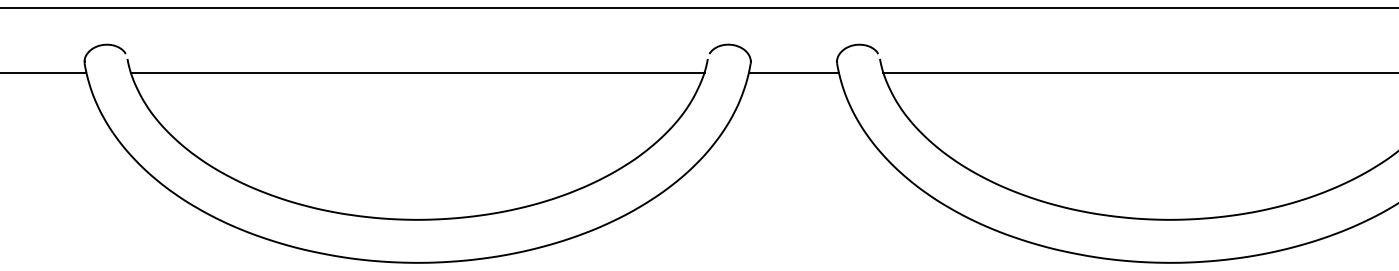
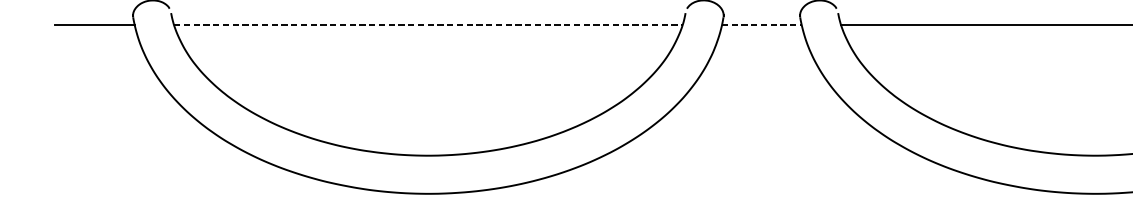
line: (417, 72) -> (428, 25), solid -> dashed
line: (793, 72) -> (761, 25), solid -> dashed

